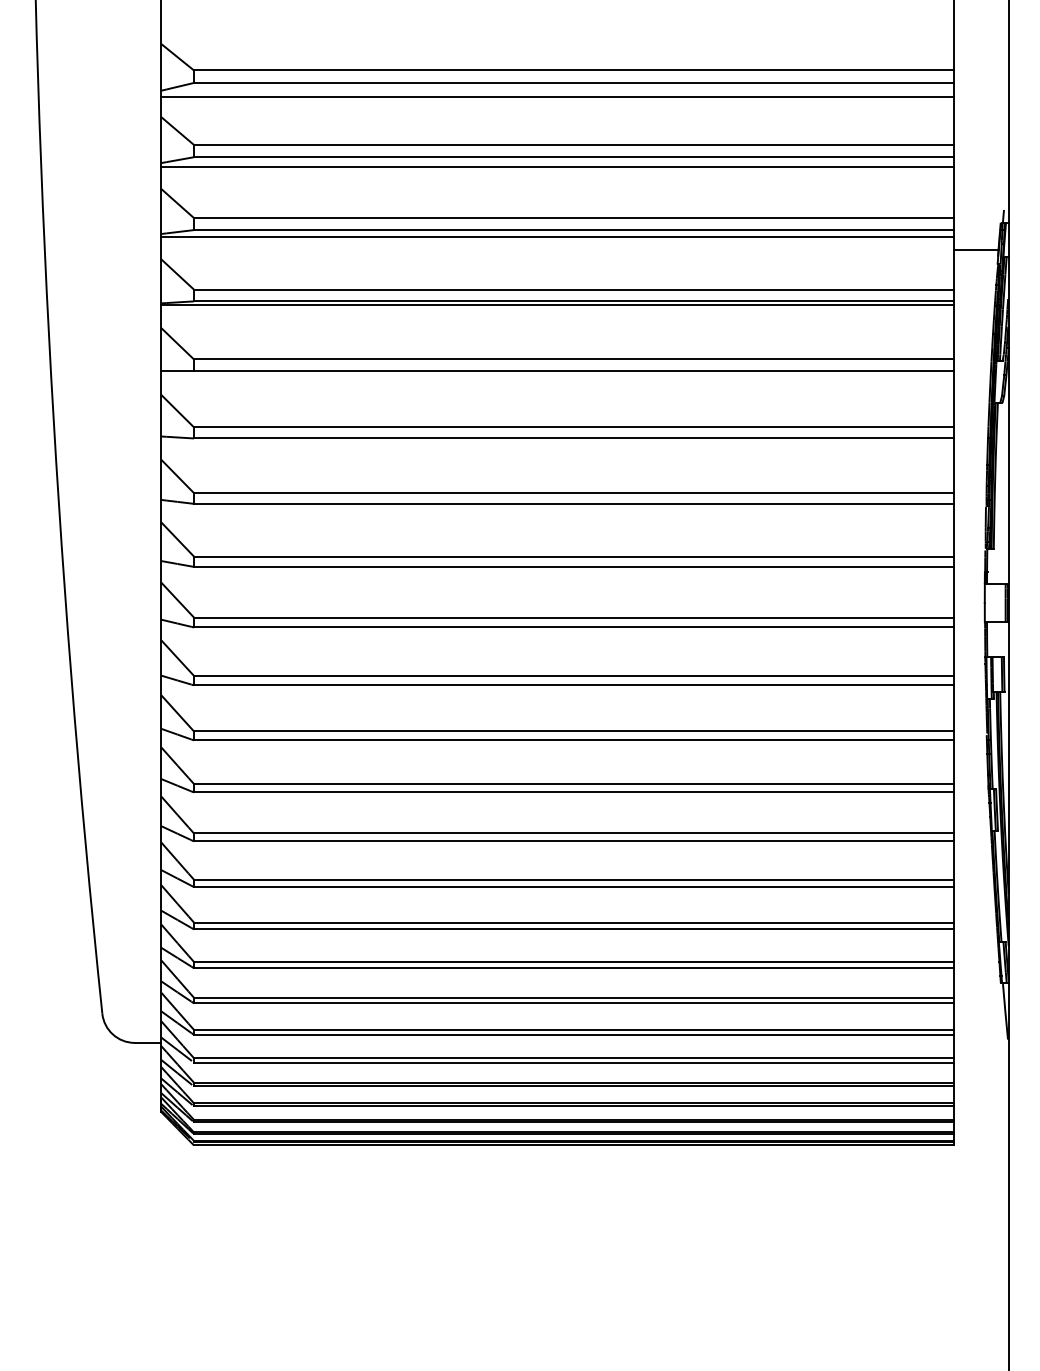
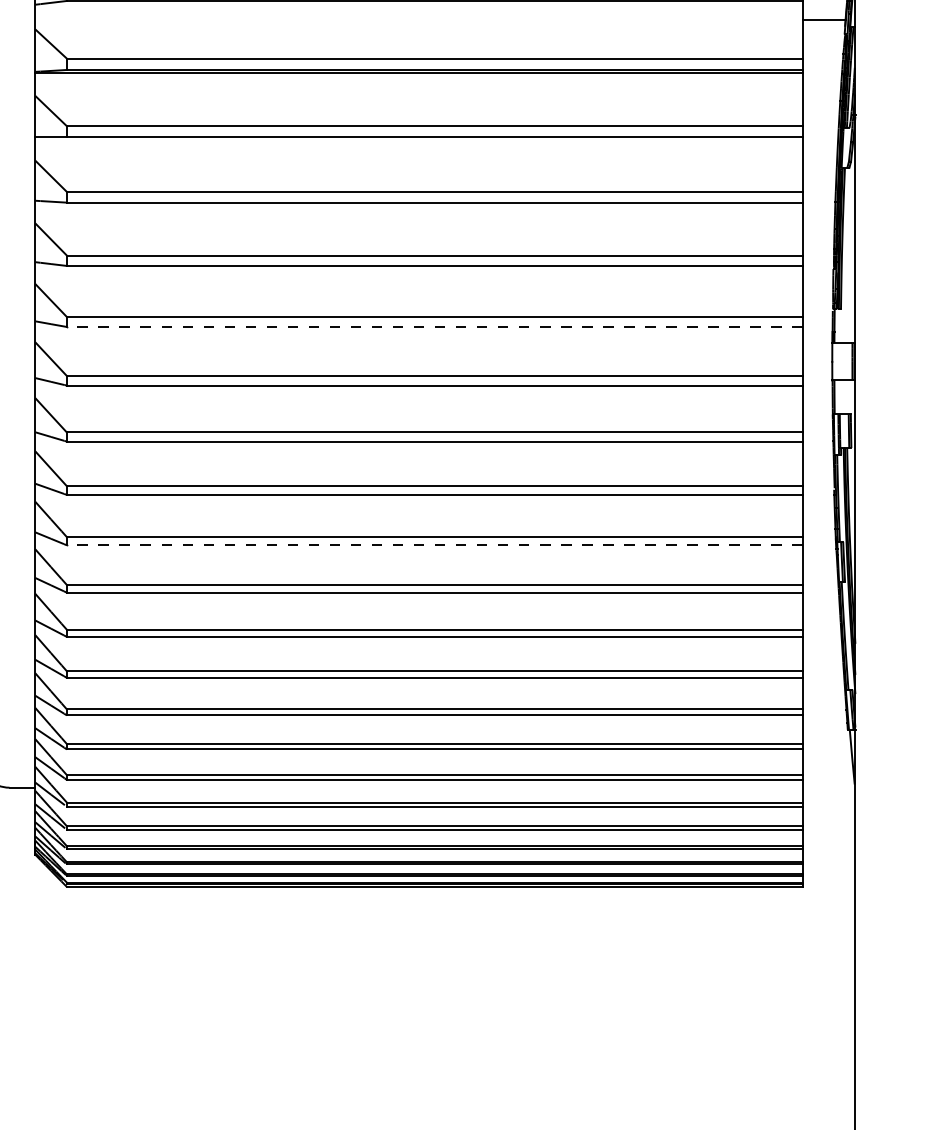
line: (557, 236) -> (418, 7), removed
line: (573, 566) -> (434, 326), solid -> dashed
line: (573, 792) -> (434, 545), solid -> dashed

